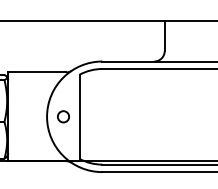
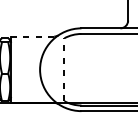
line: (37, 72) -> (32, 36), solid -> dashed
circle: (63, 116) -> (52, 69), removed
line: (79, 116) -> (64, 69), solid -> dashed

